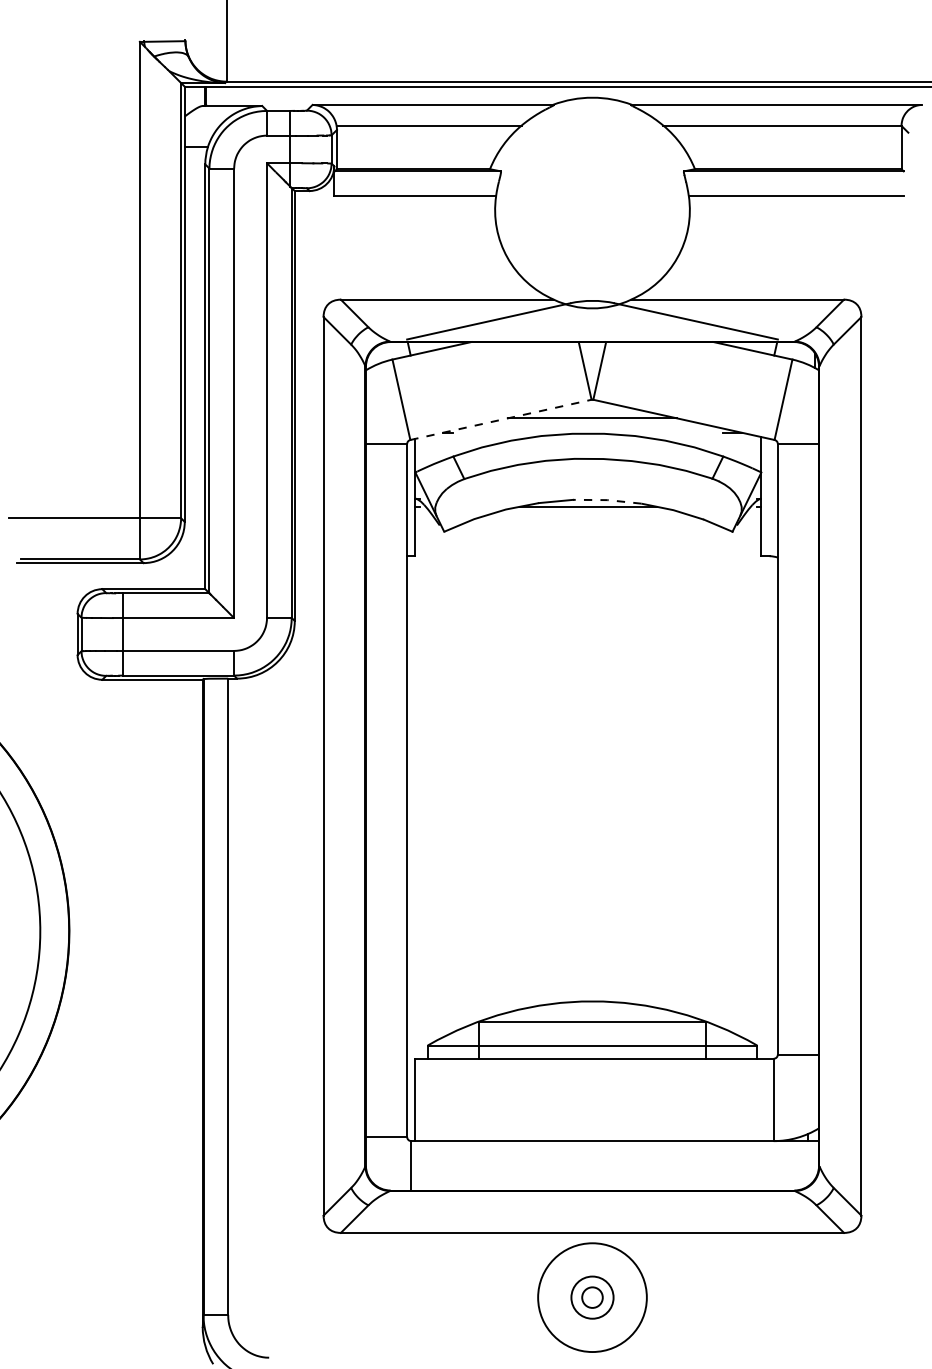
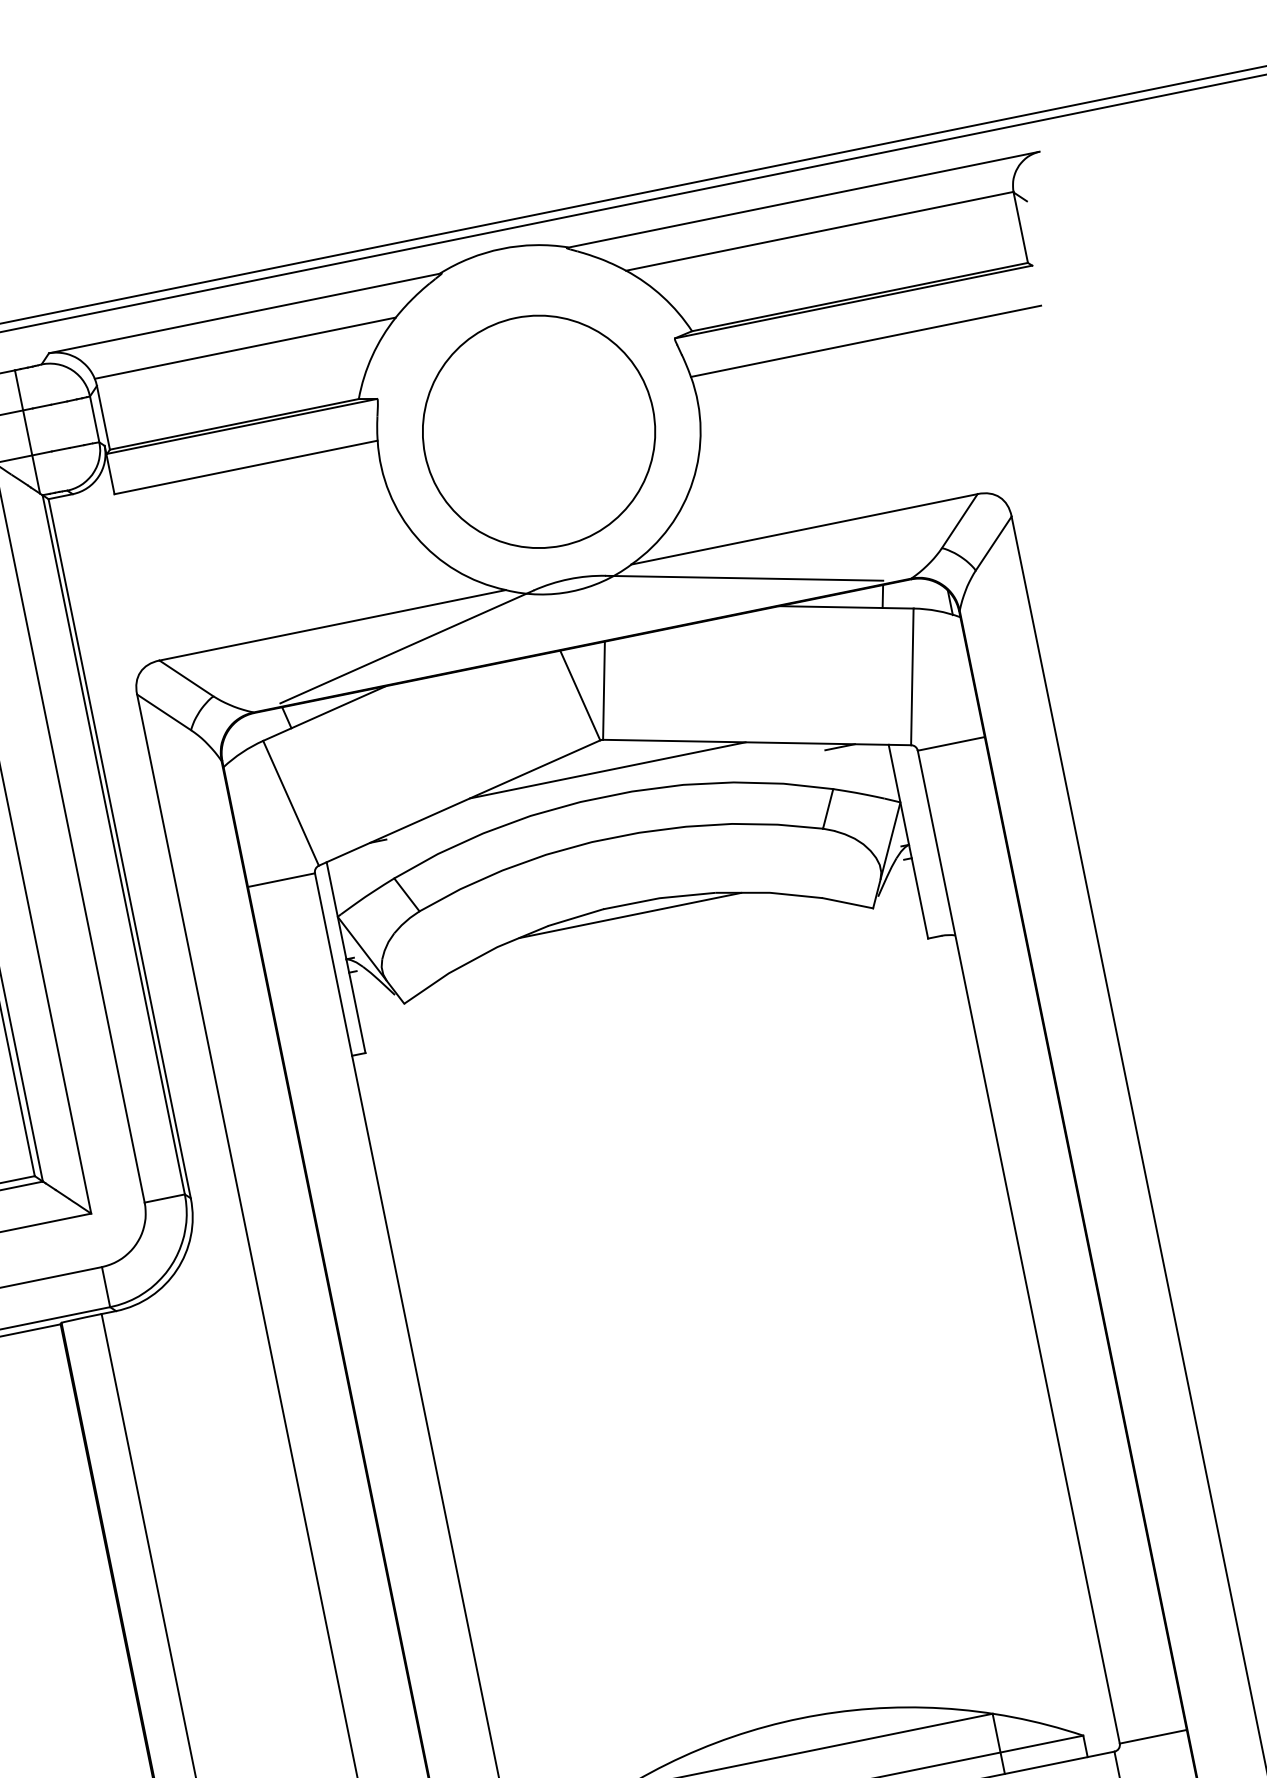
circle: (592, 210) -> (539, 432), added
line: (500, 419) -> (458, 802), dashed -> solid
line: (607, 500) -> (659, 898), dashed -> solid

